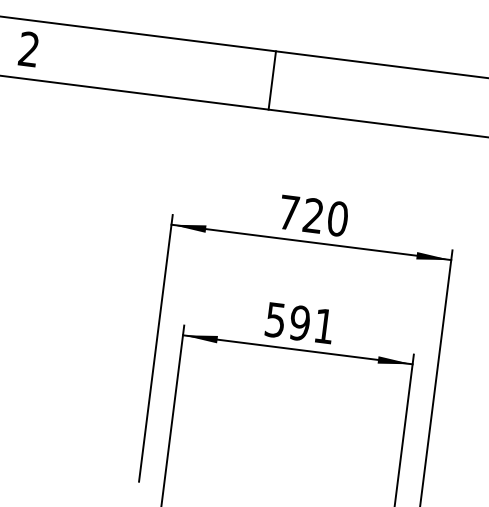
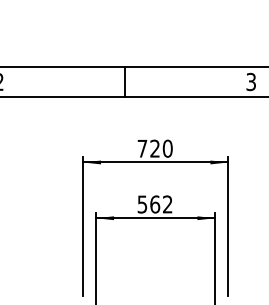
text: (312, 324) -> (161, 204), 591 -> 562

